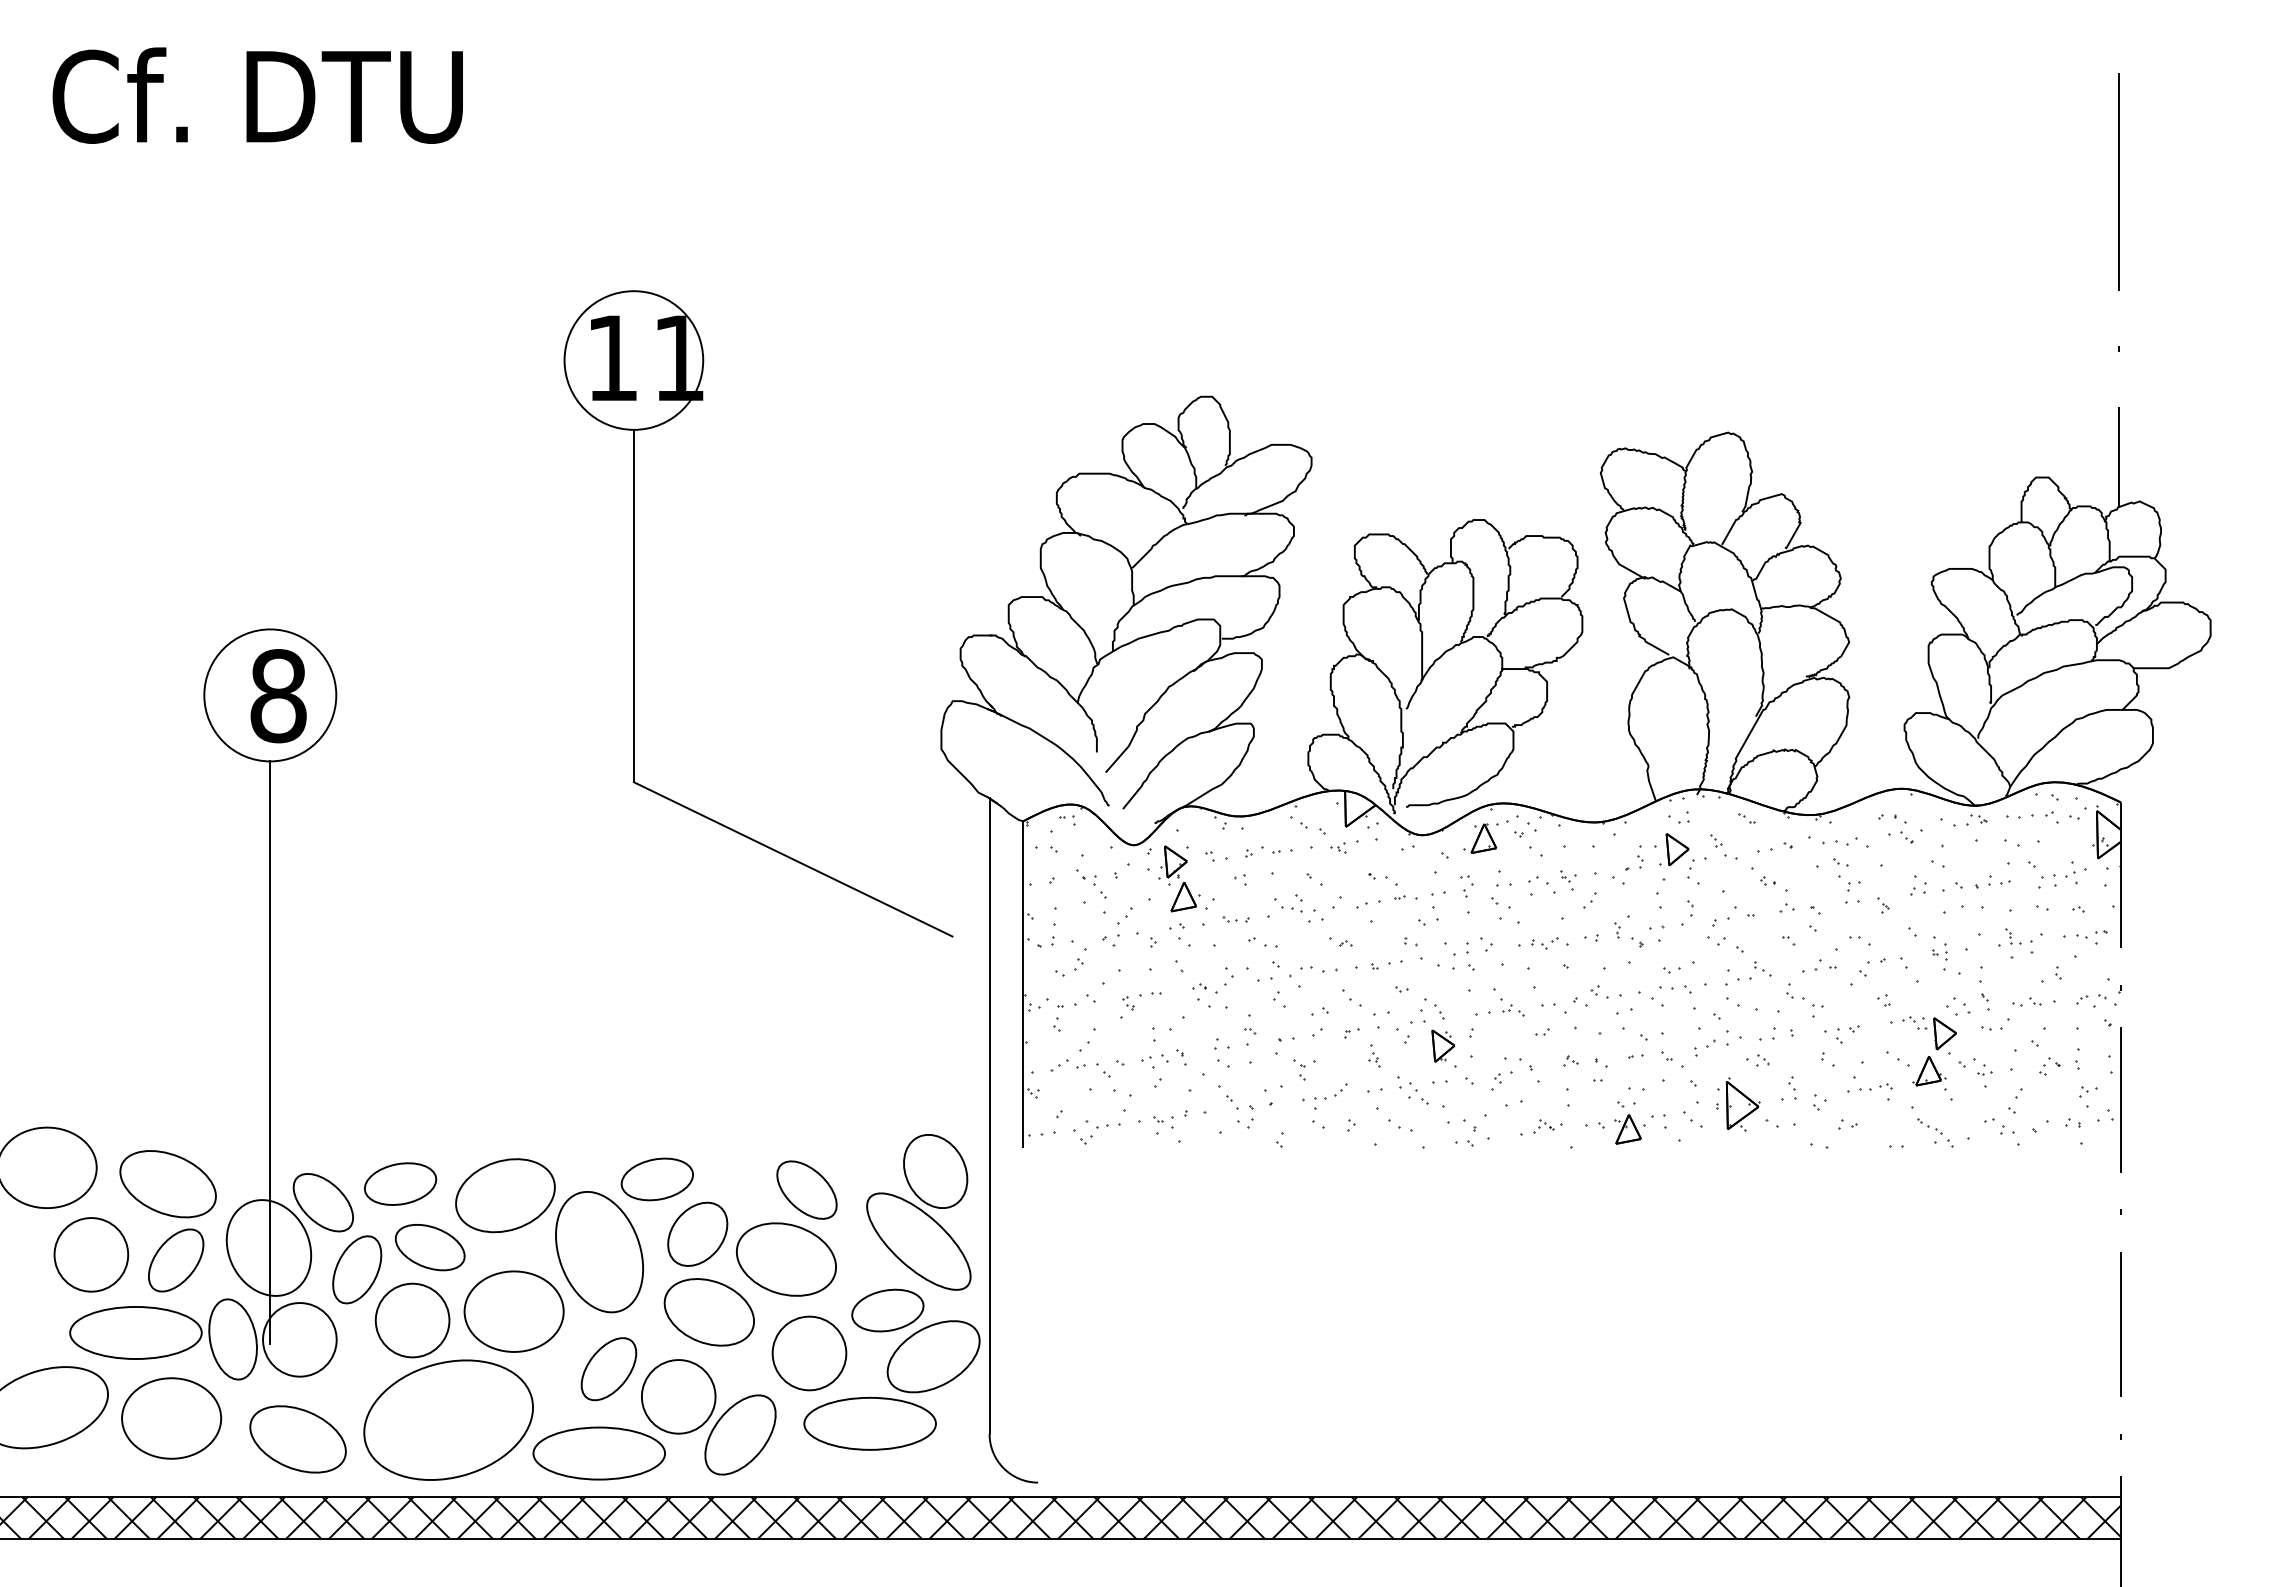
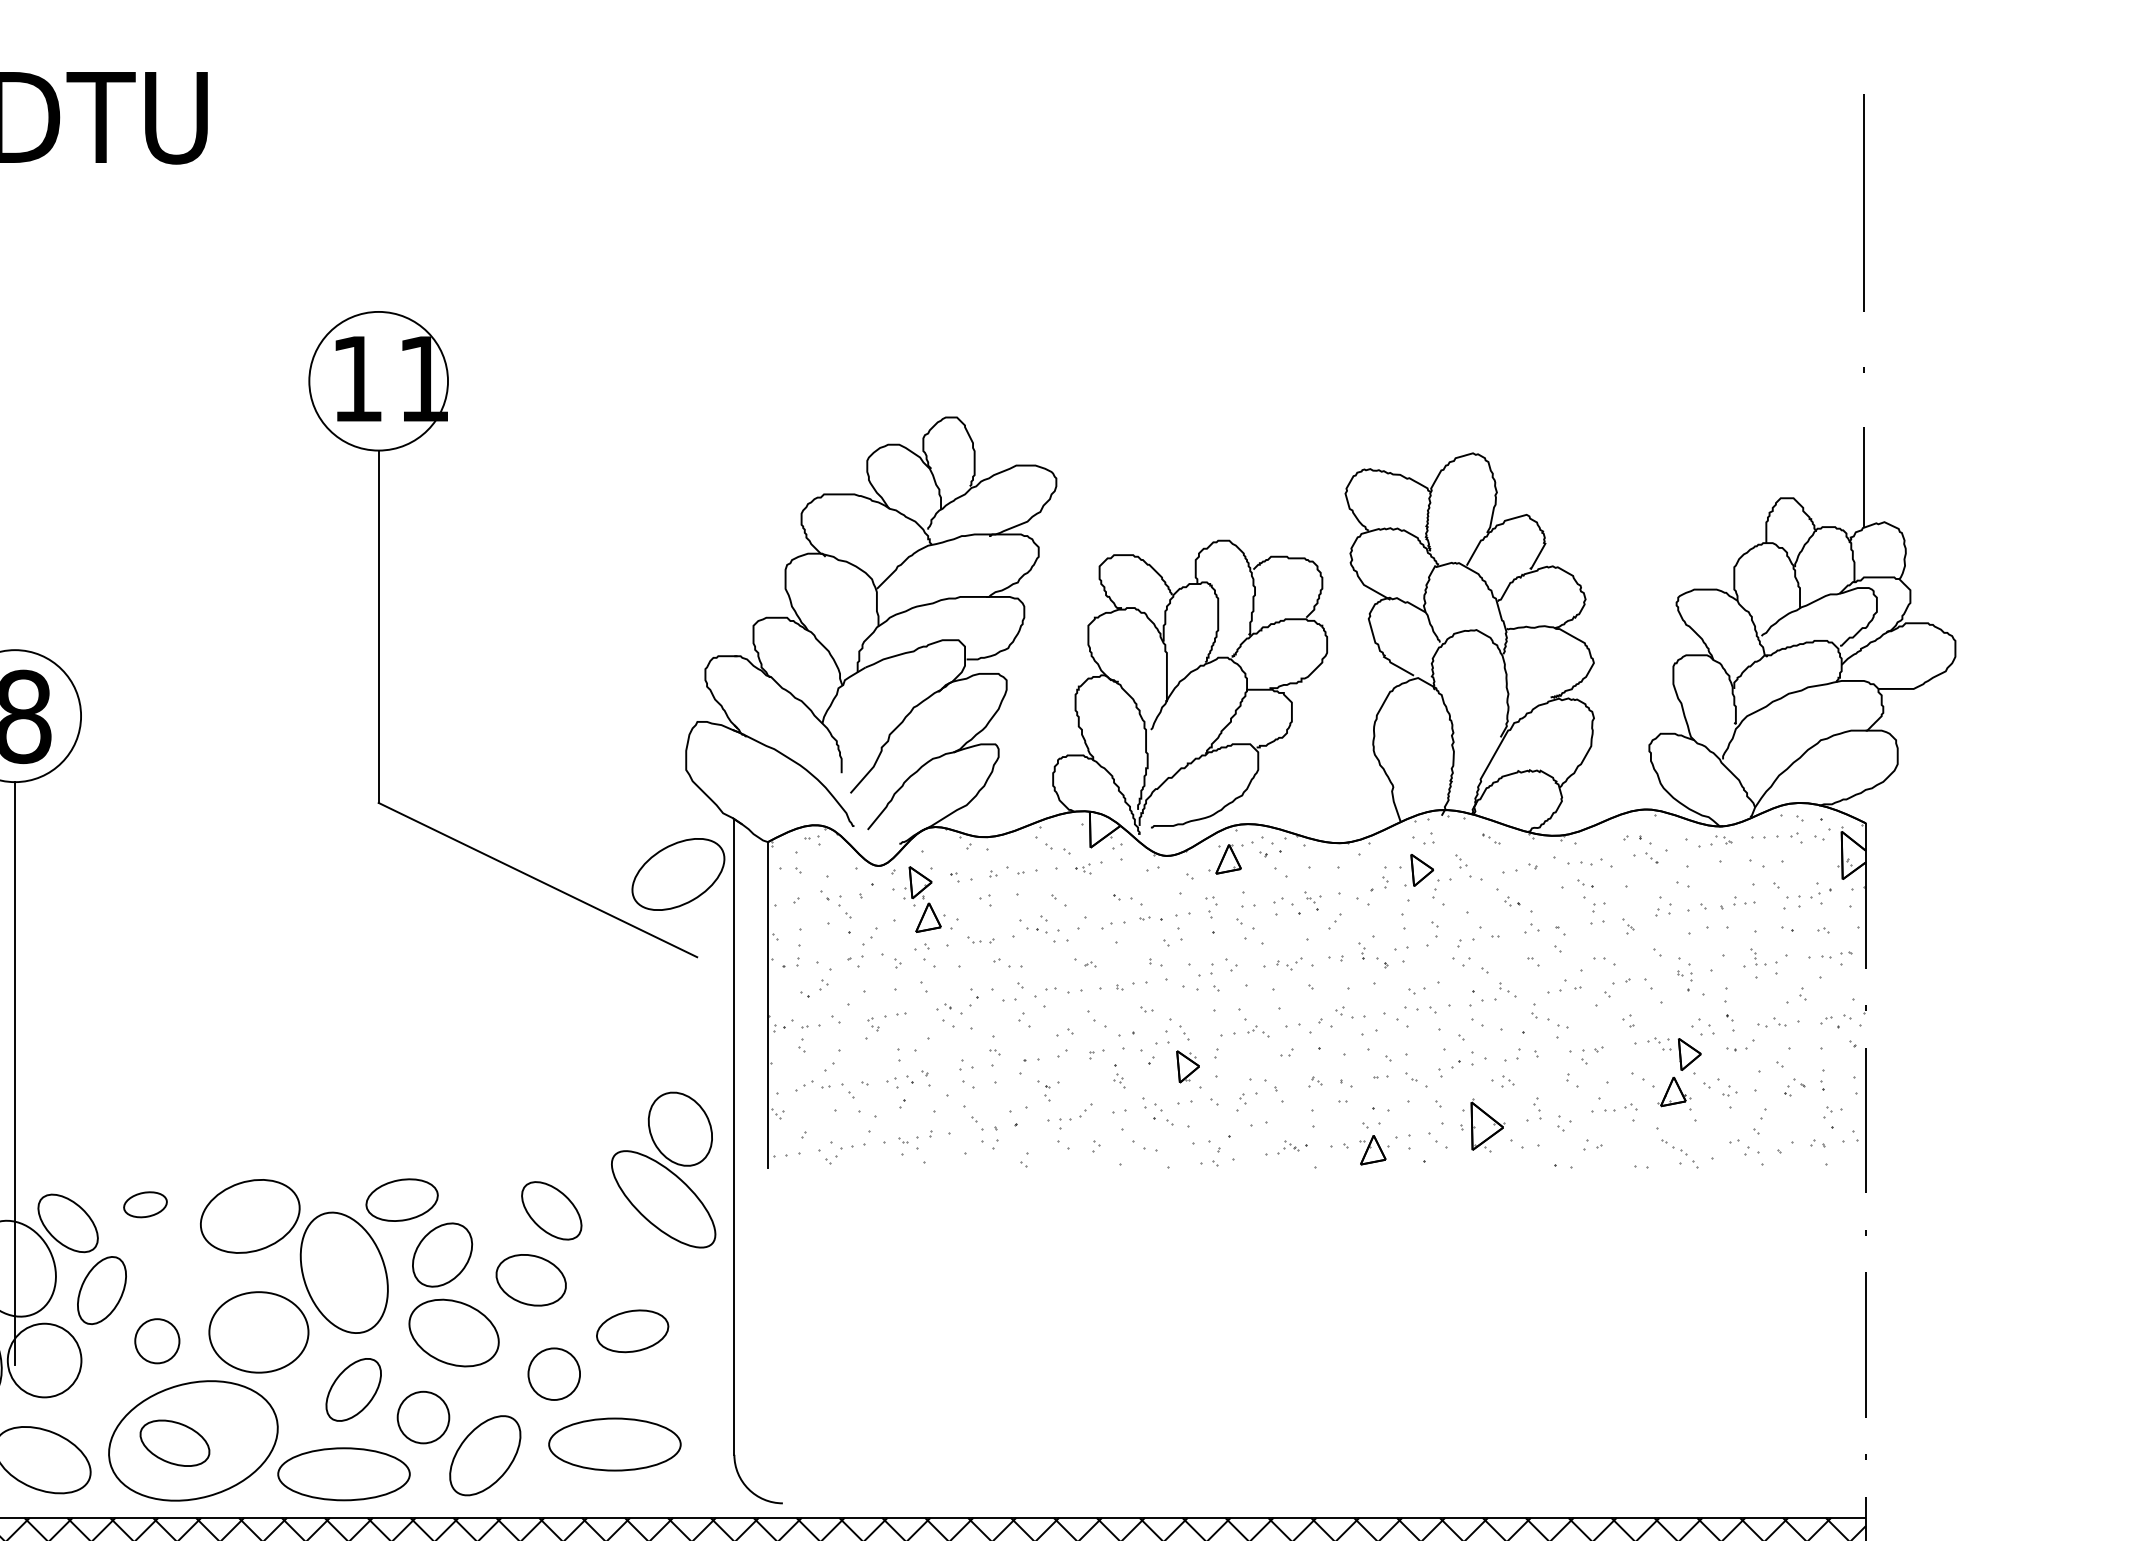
hatch: (1571, 965) -> (1316, 986), removed
part: (400, 1183) -> (145, 1204), size x0.6
part: (918, 1212) -> (663, 1170), moved
part: (429, 1247) -> (174, 1443), moved
part: (786, 1259) -> (531, 1280), size x0.7
circle: (412, 1320) -> (157, 1341), size x0.6
circle: (809, 1353) -> (554, 1374), size x0.7
part: (933, 1356) -> (678, 874), moved
circle: (678, 1396) -> (423, 1417), size x0.7

